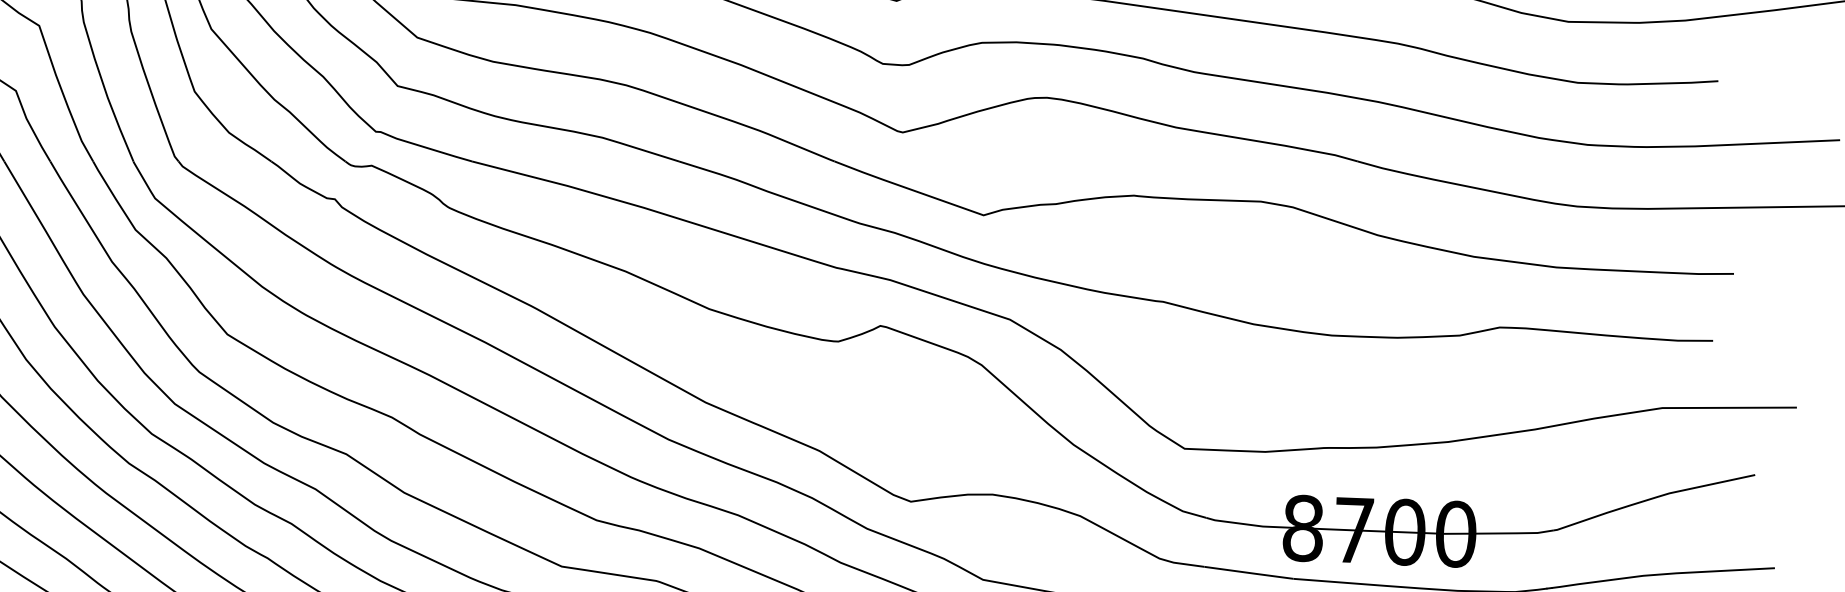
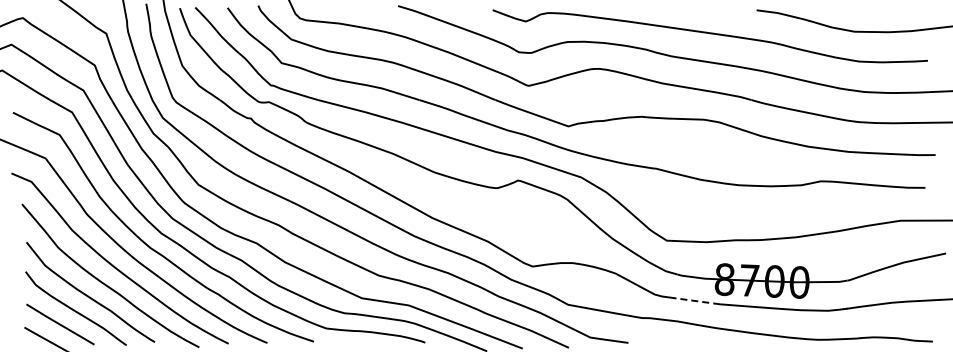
line: (1249, 573) -> (698, 301), solid -> dashed

